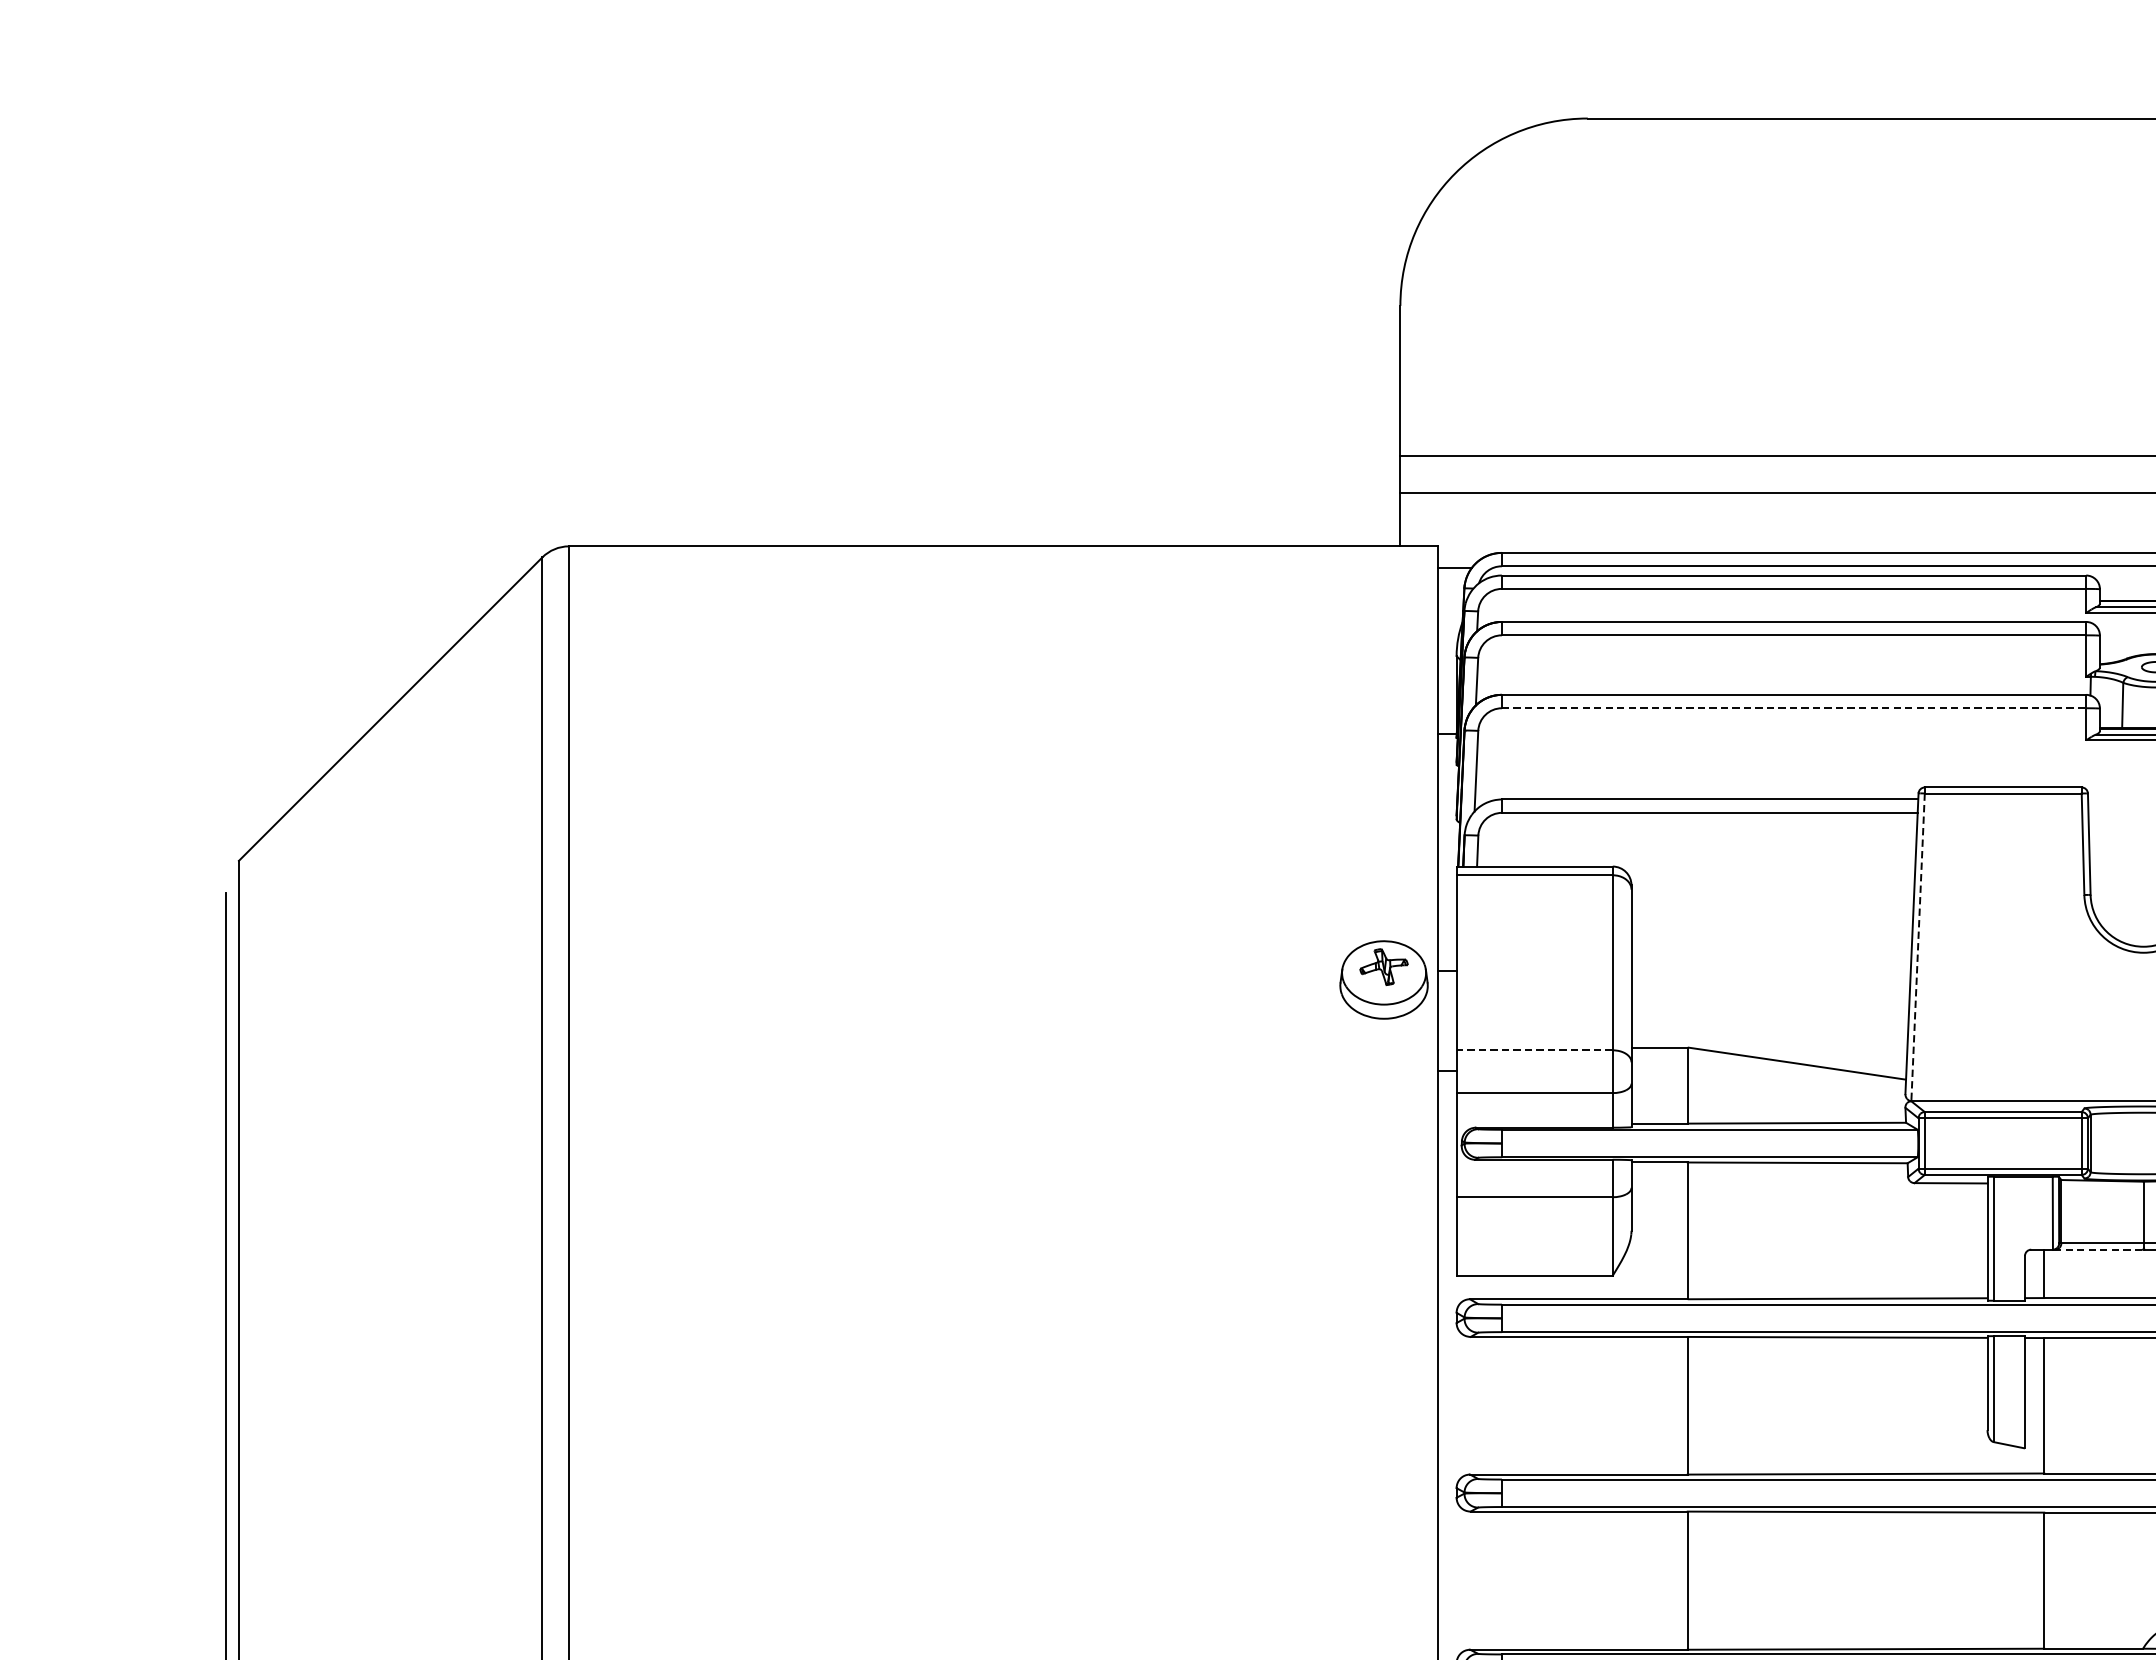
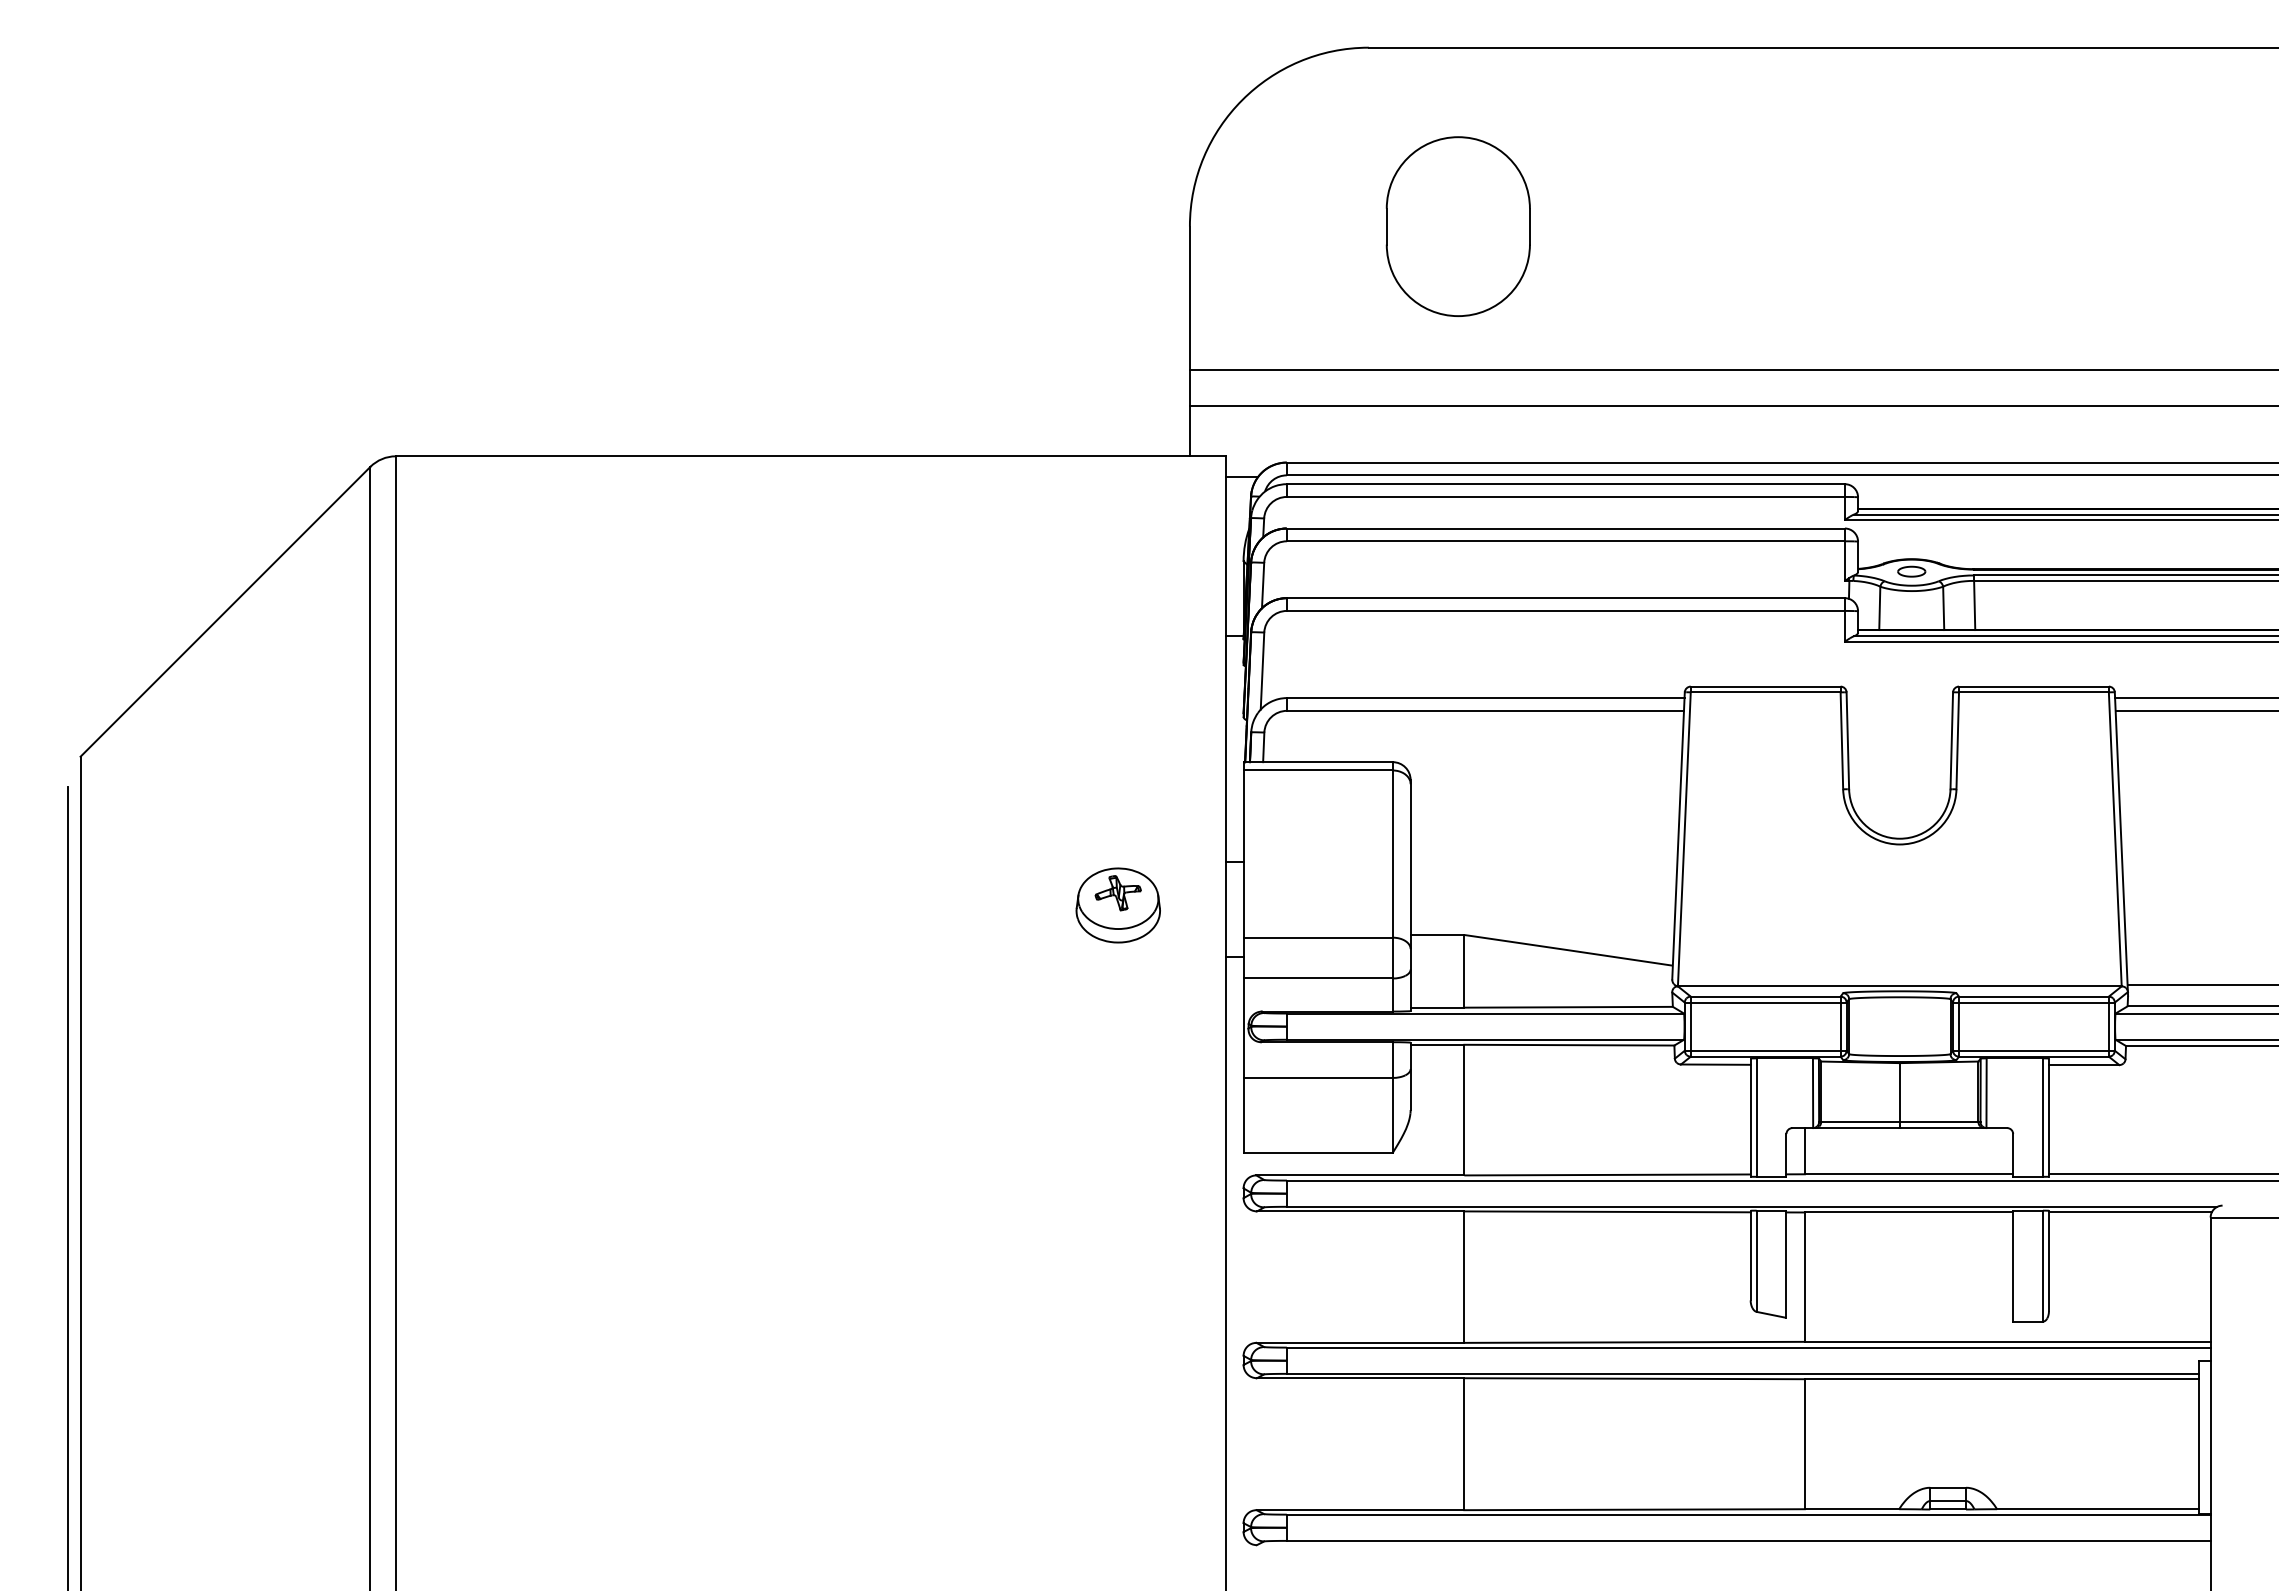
part: (1680, 305) -> (1457, 226), added
line: (1794, 707) -> (1566, 610), dashed -> solid
line: (1918, 947) -> (1684, 839), dashed -> solid
part: (1383, 980) -> (1117, 905), moved
line: (1535, 1050) -> (1318, 937), dashed -> solid
line: (2097, 1250) -> (1855, 1128), dashed -> solid

